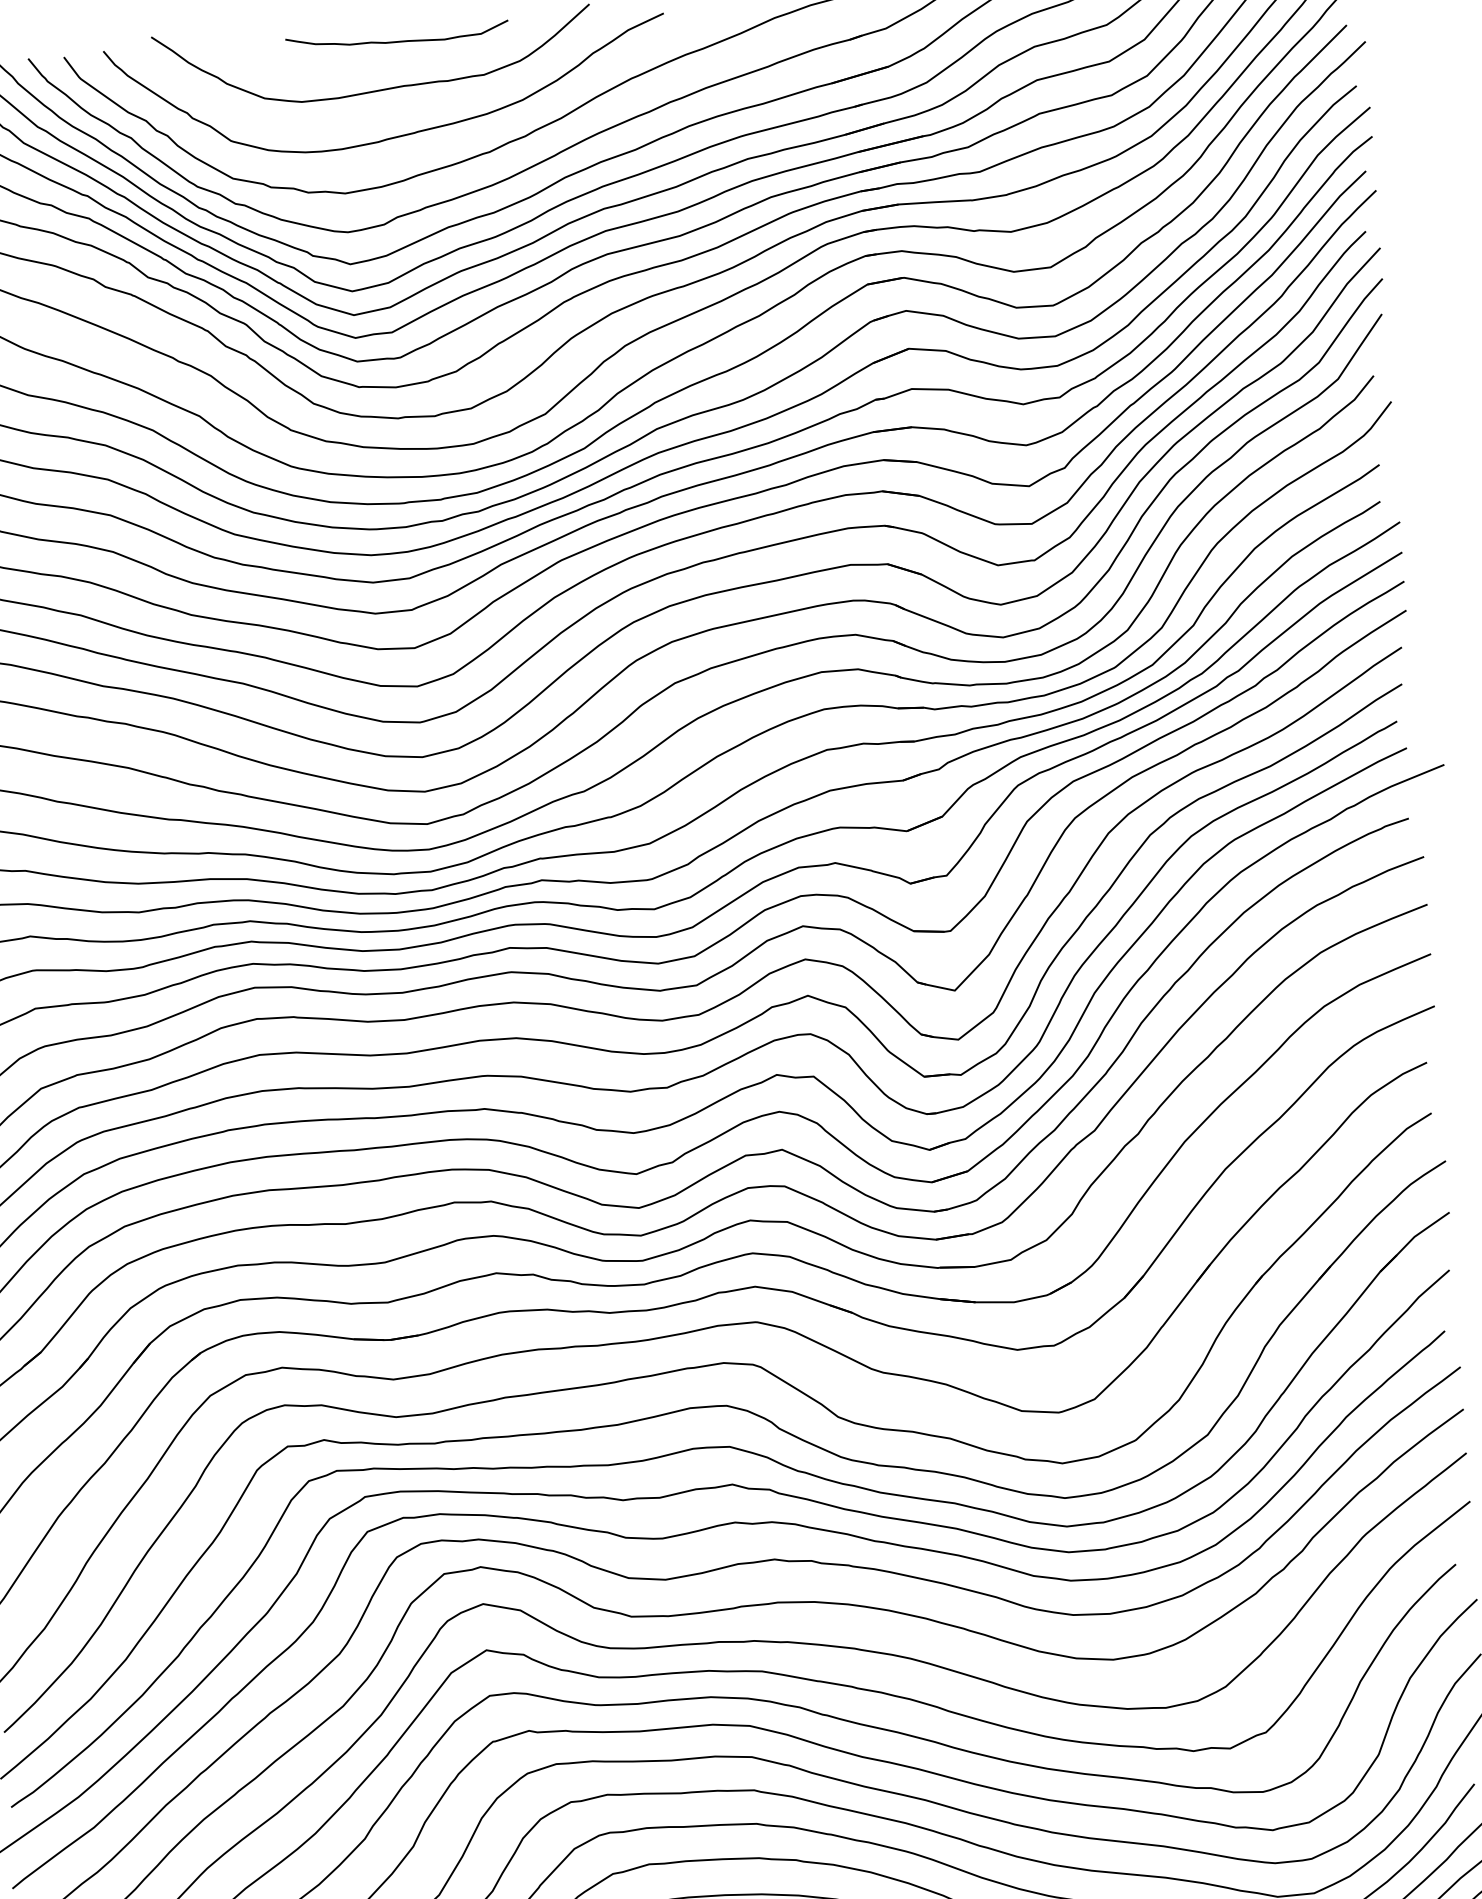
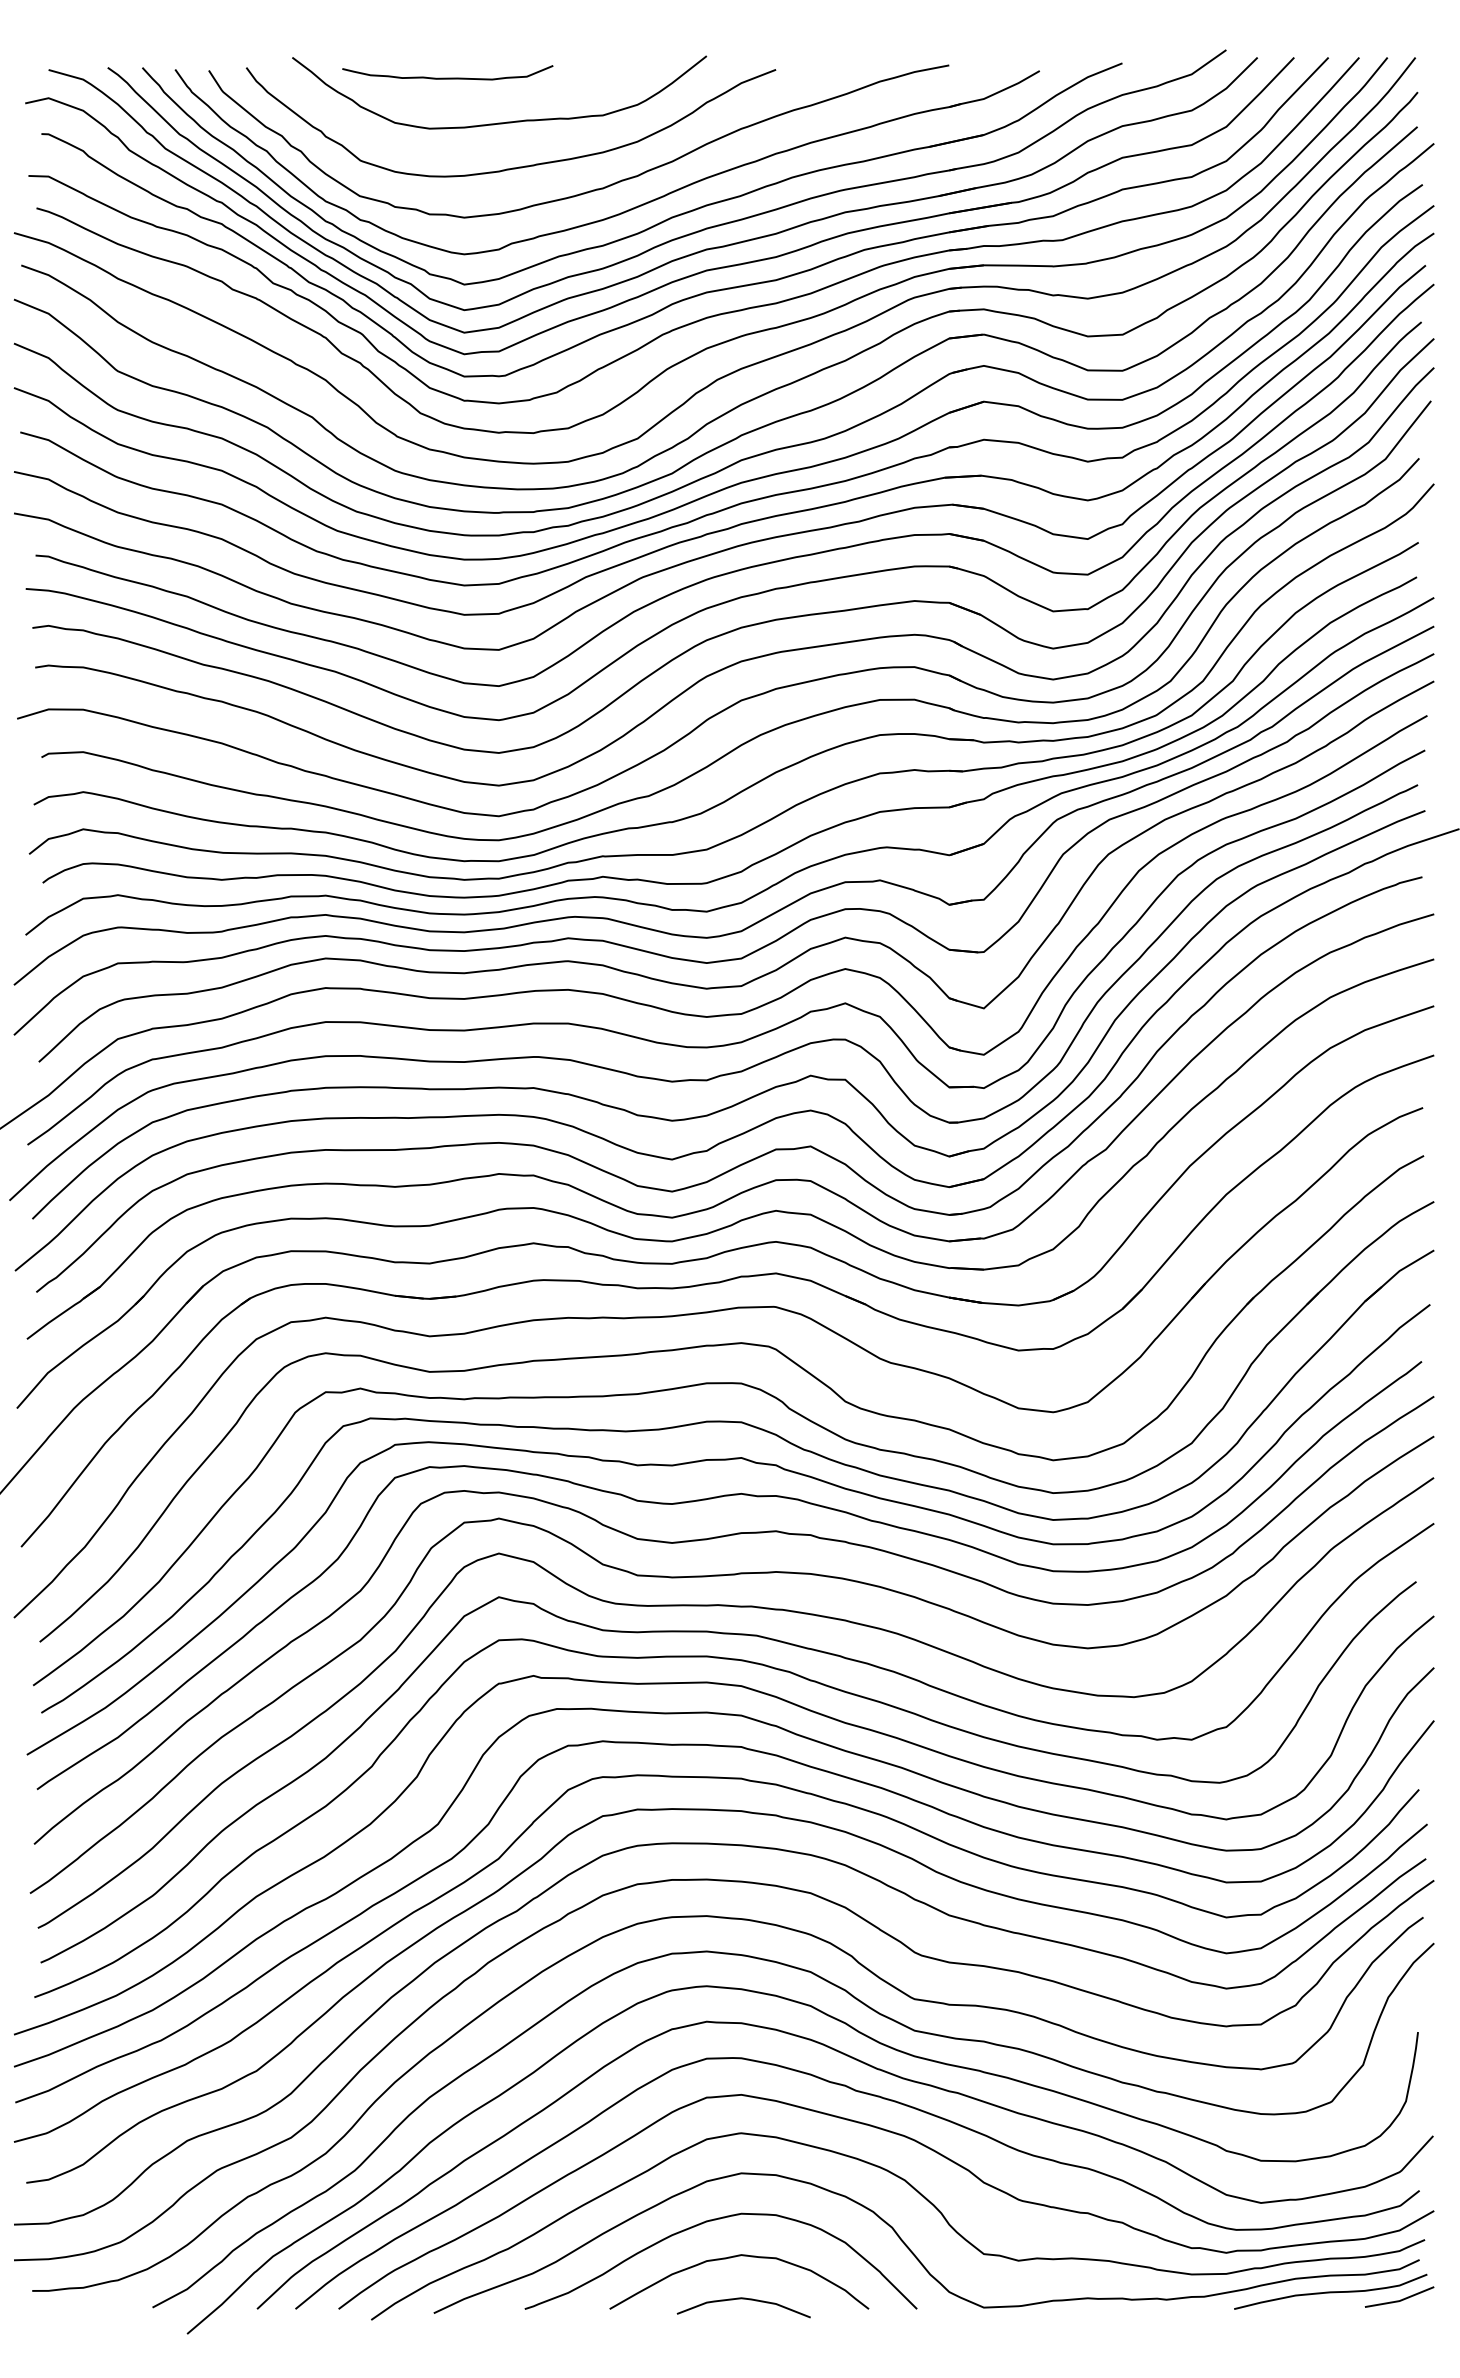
curve: (397, 40) -> (447, 77), moved

